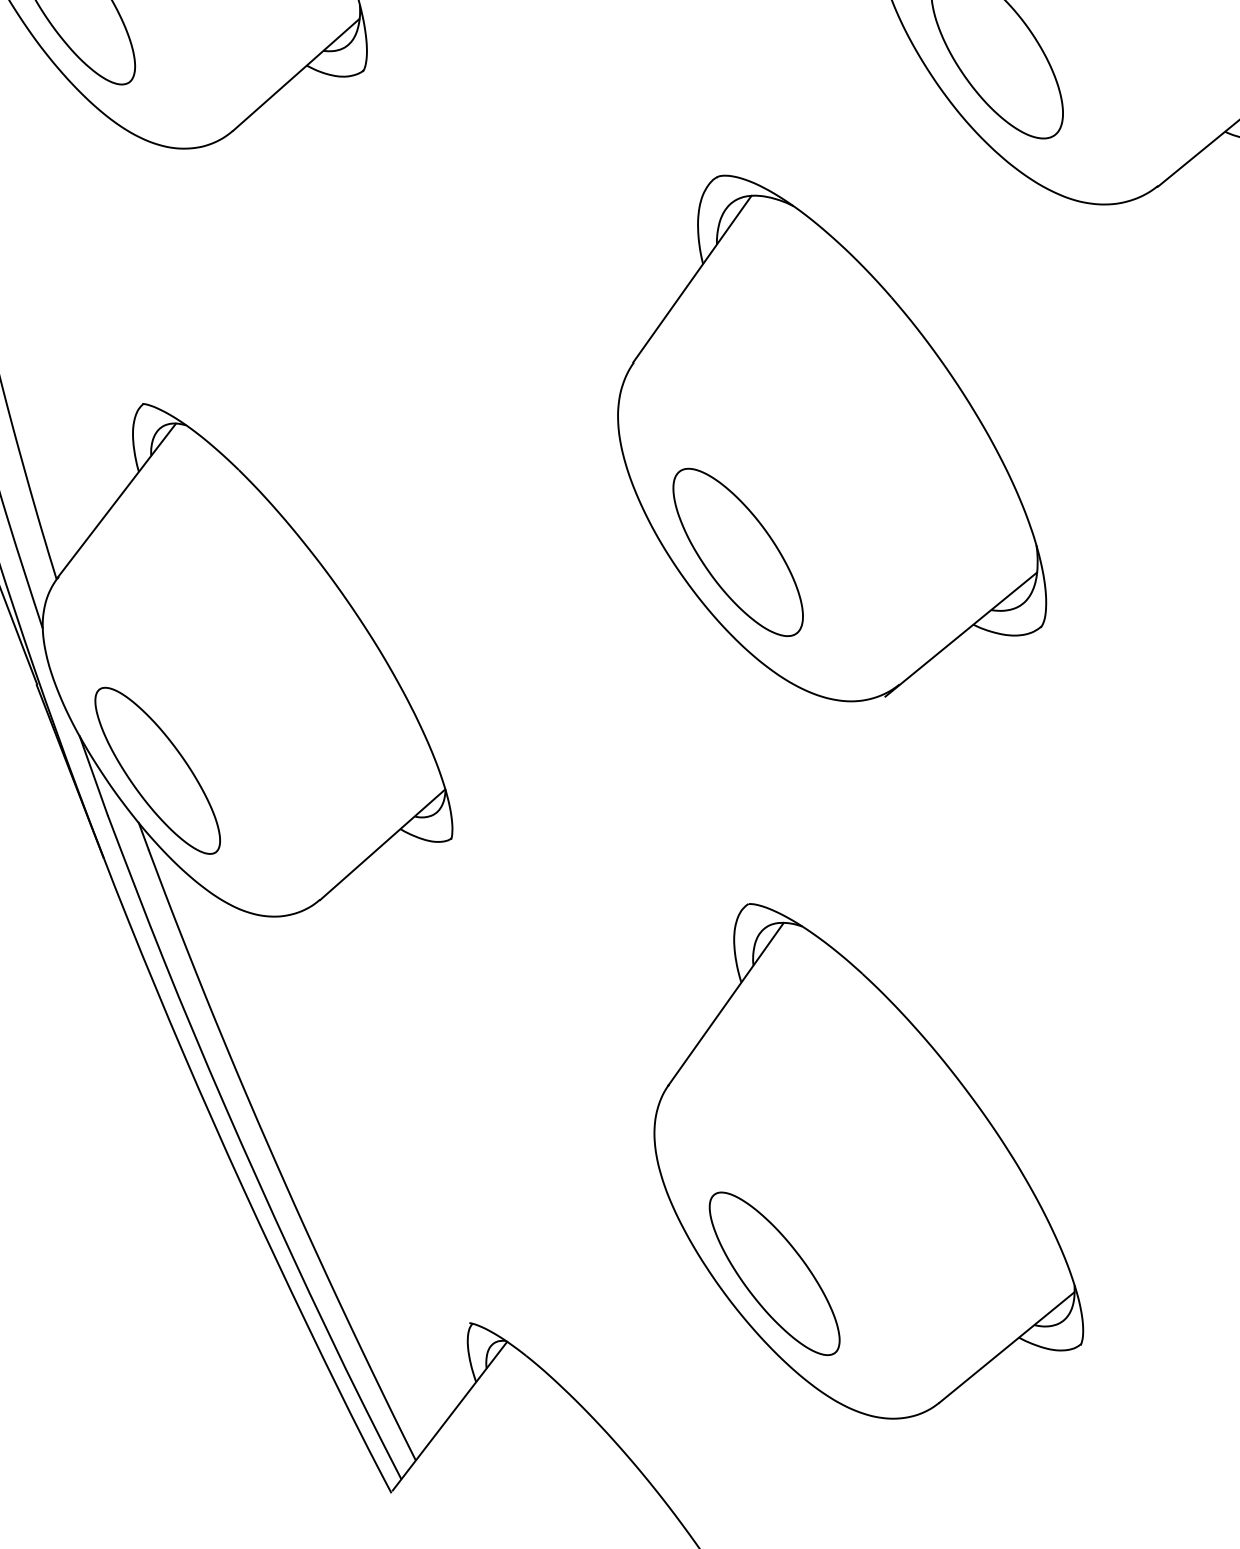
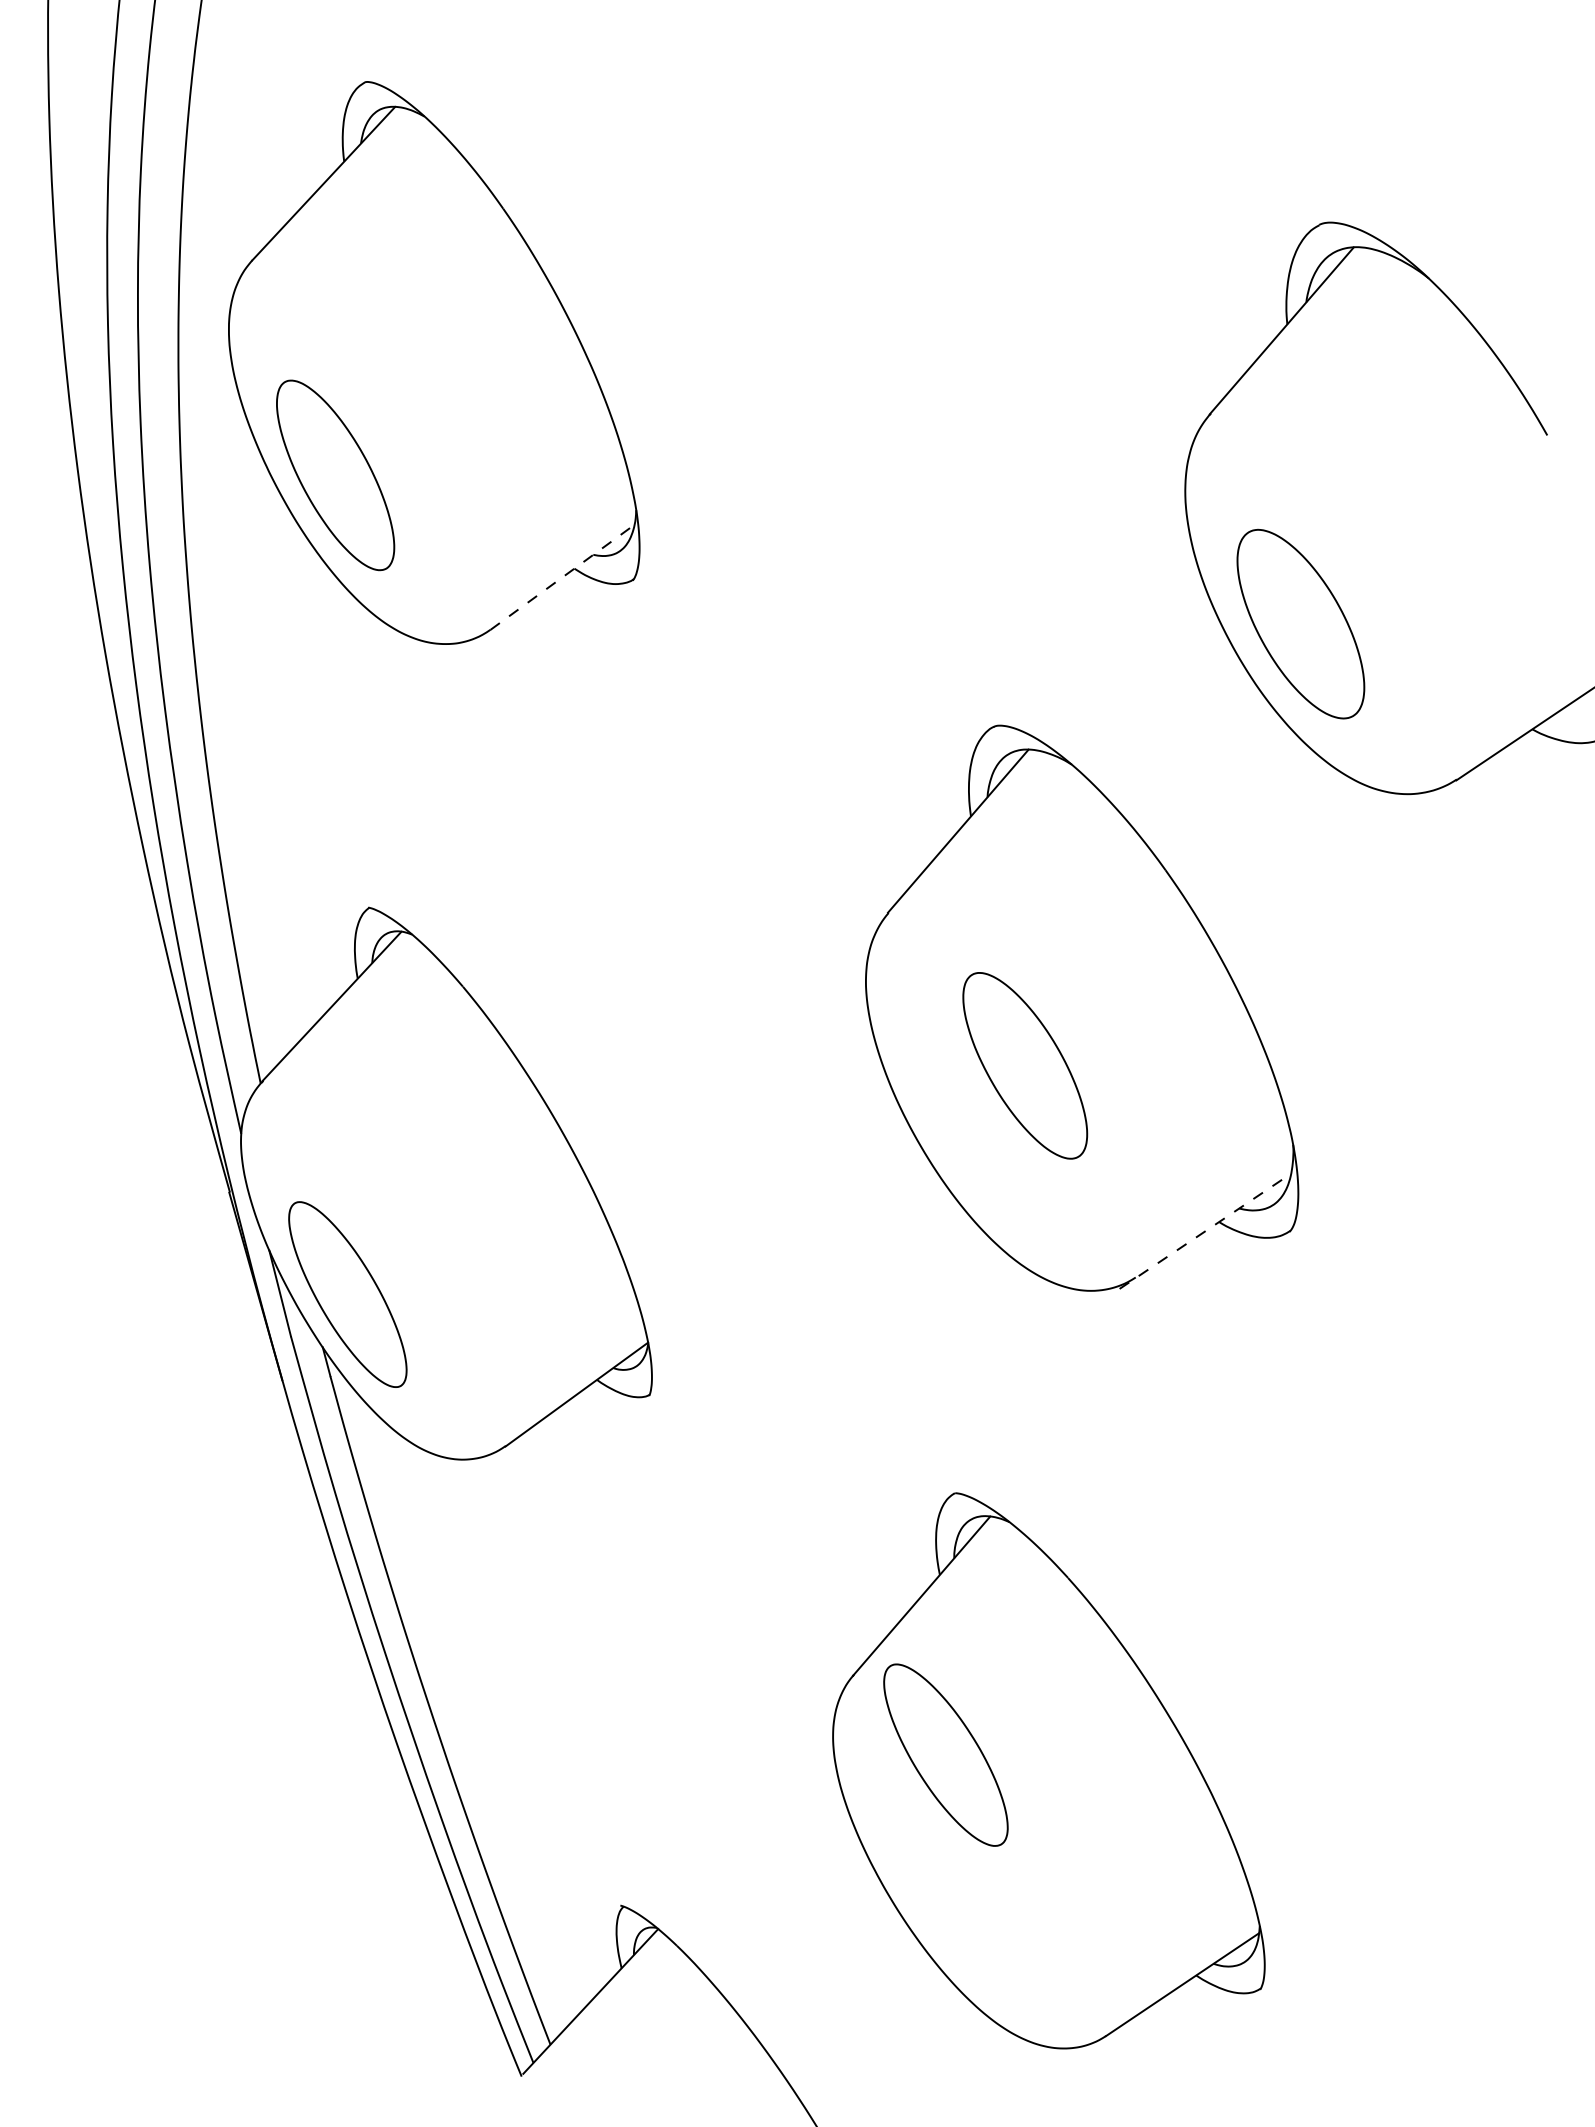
line: (296, 75) -> (562, 577), solid -> dashed
part: (738, 552) -> (1025, 1065), moved
line: (961, 634) -> (1205, 1231), solid -> dashed
part: (774, 1273) -> (945, 1754), moved

